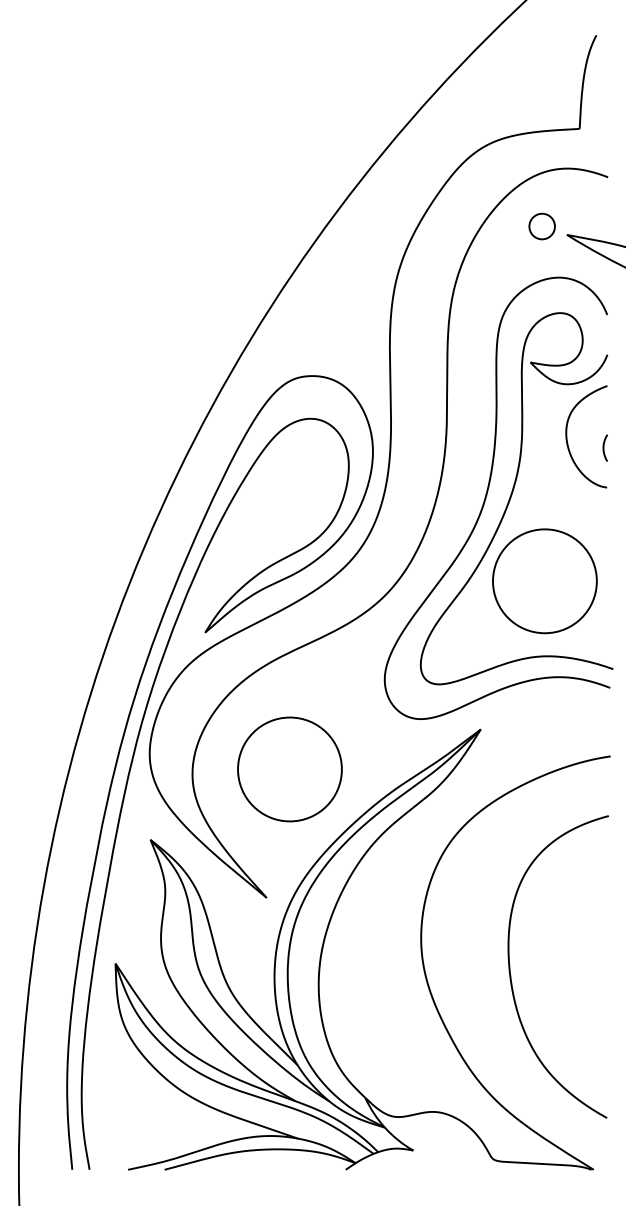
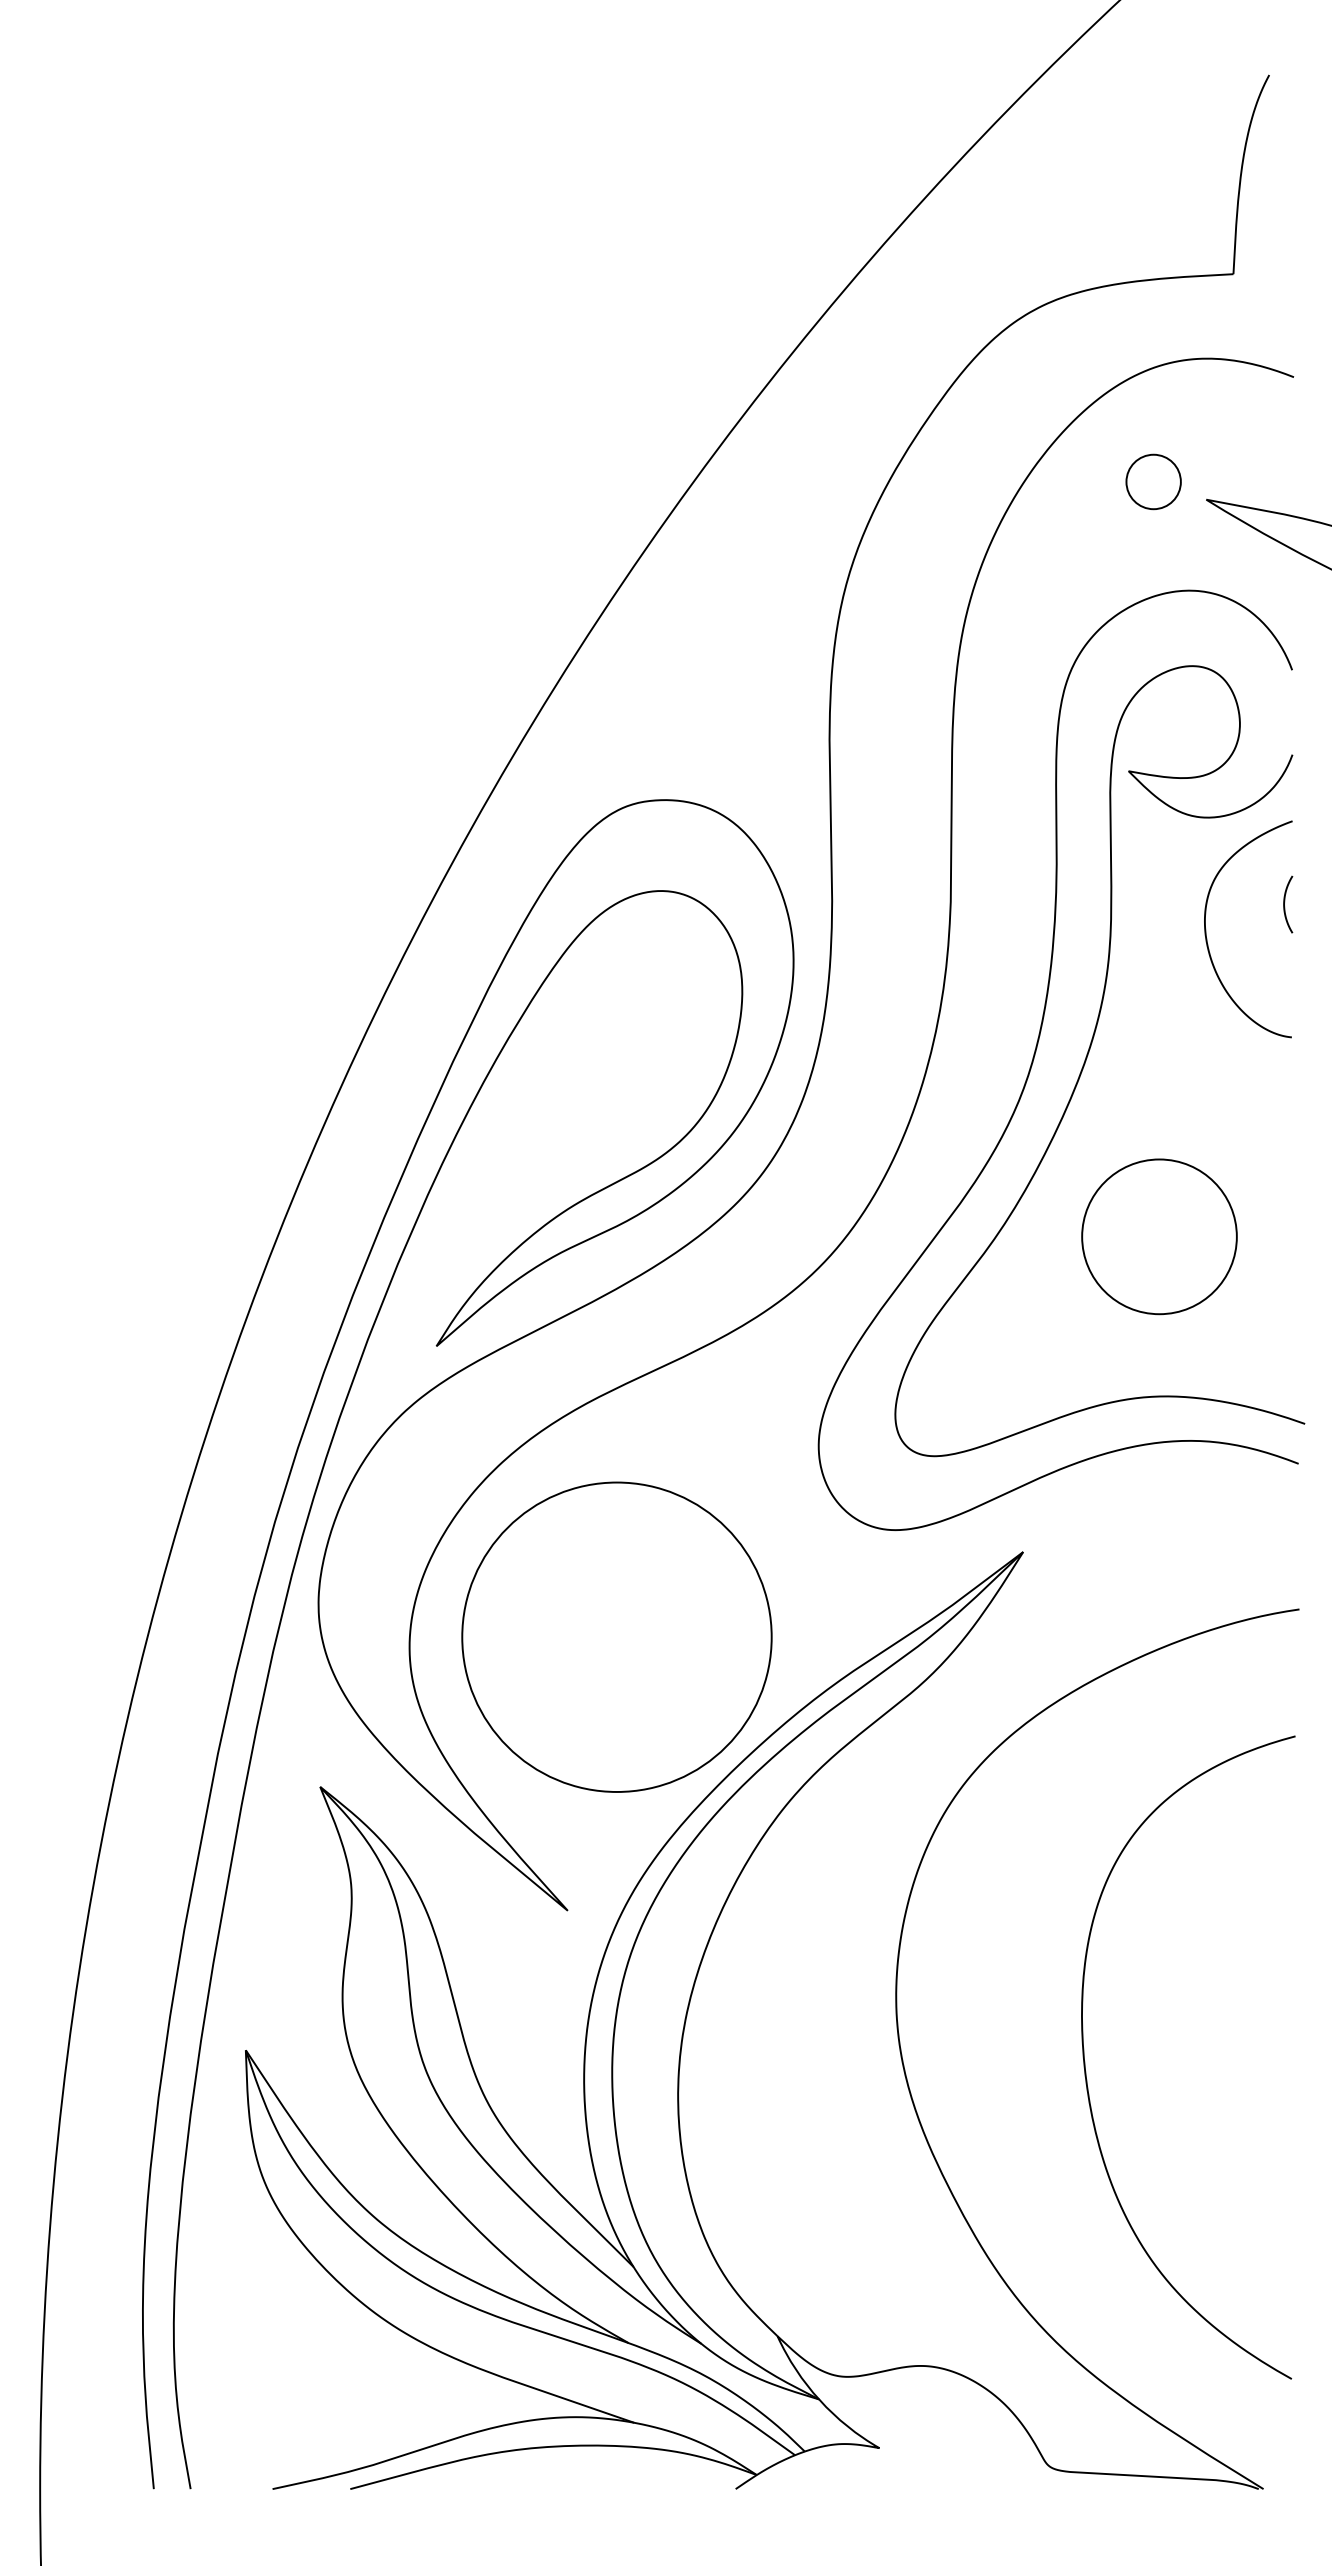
curve: (604, 447) -> (1286, 903), moved
circle: (544, 581) -> (1158, 1237), size x0.7
circle: (289, 769) -> (615, 1637), size x1.4

